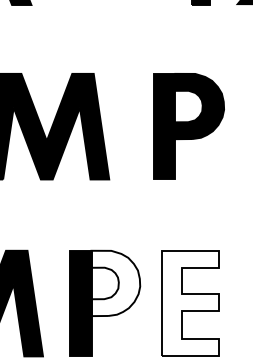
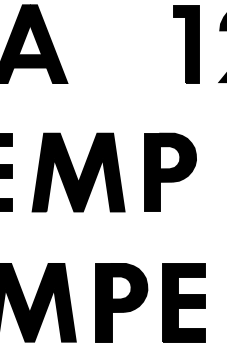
part: (189, 125) -> (170, 171), moved
fill: (115, 282) -> (129, 287), added
fill: (190, 303) -> (184, 302), added

